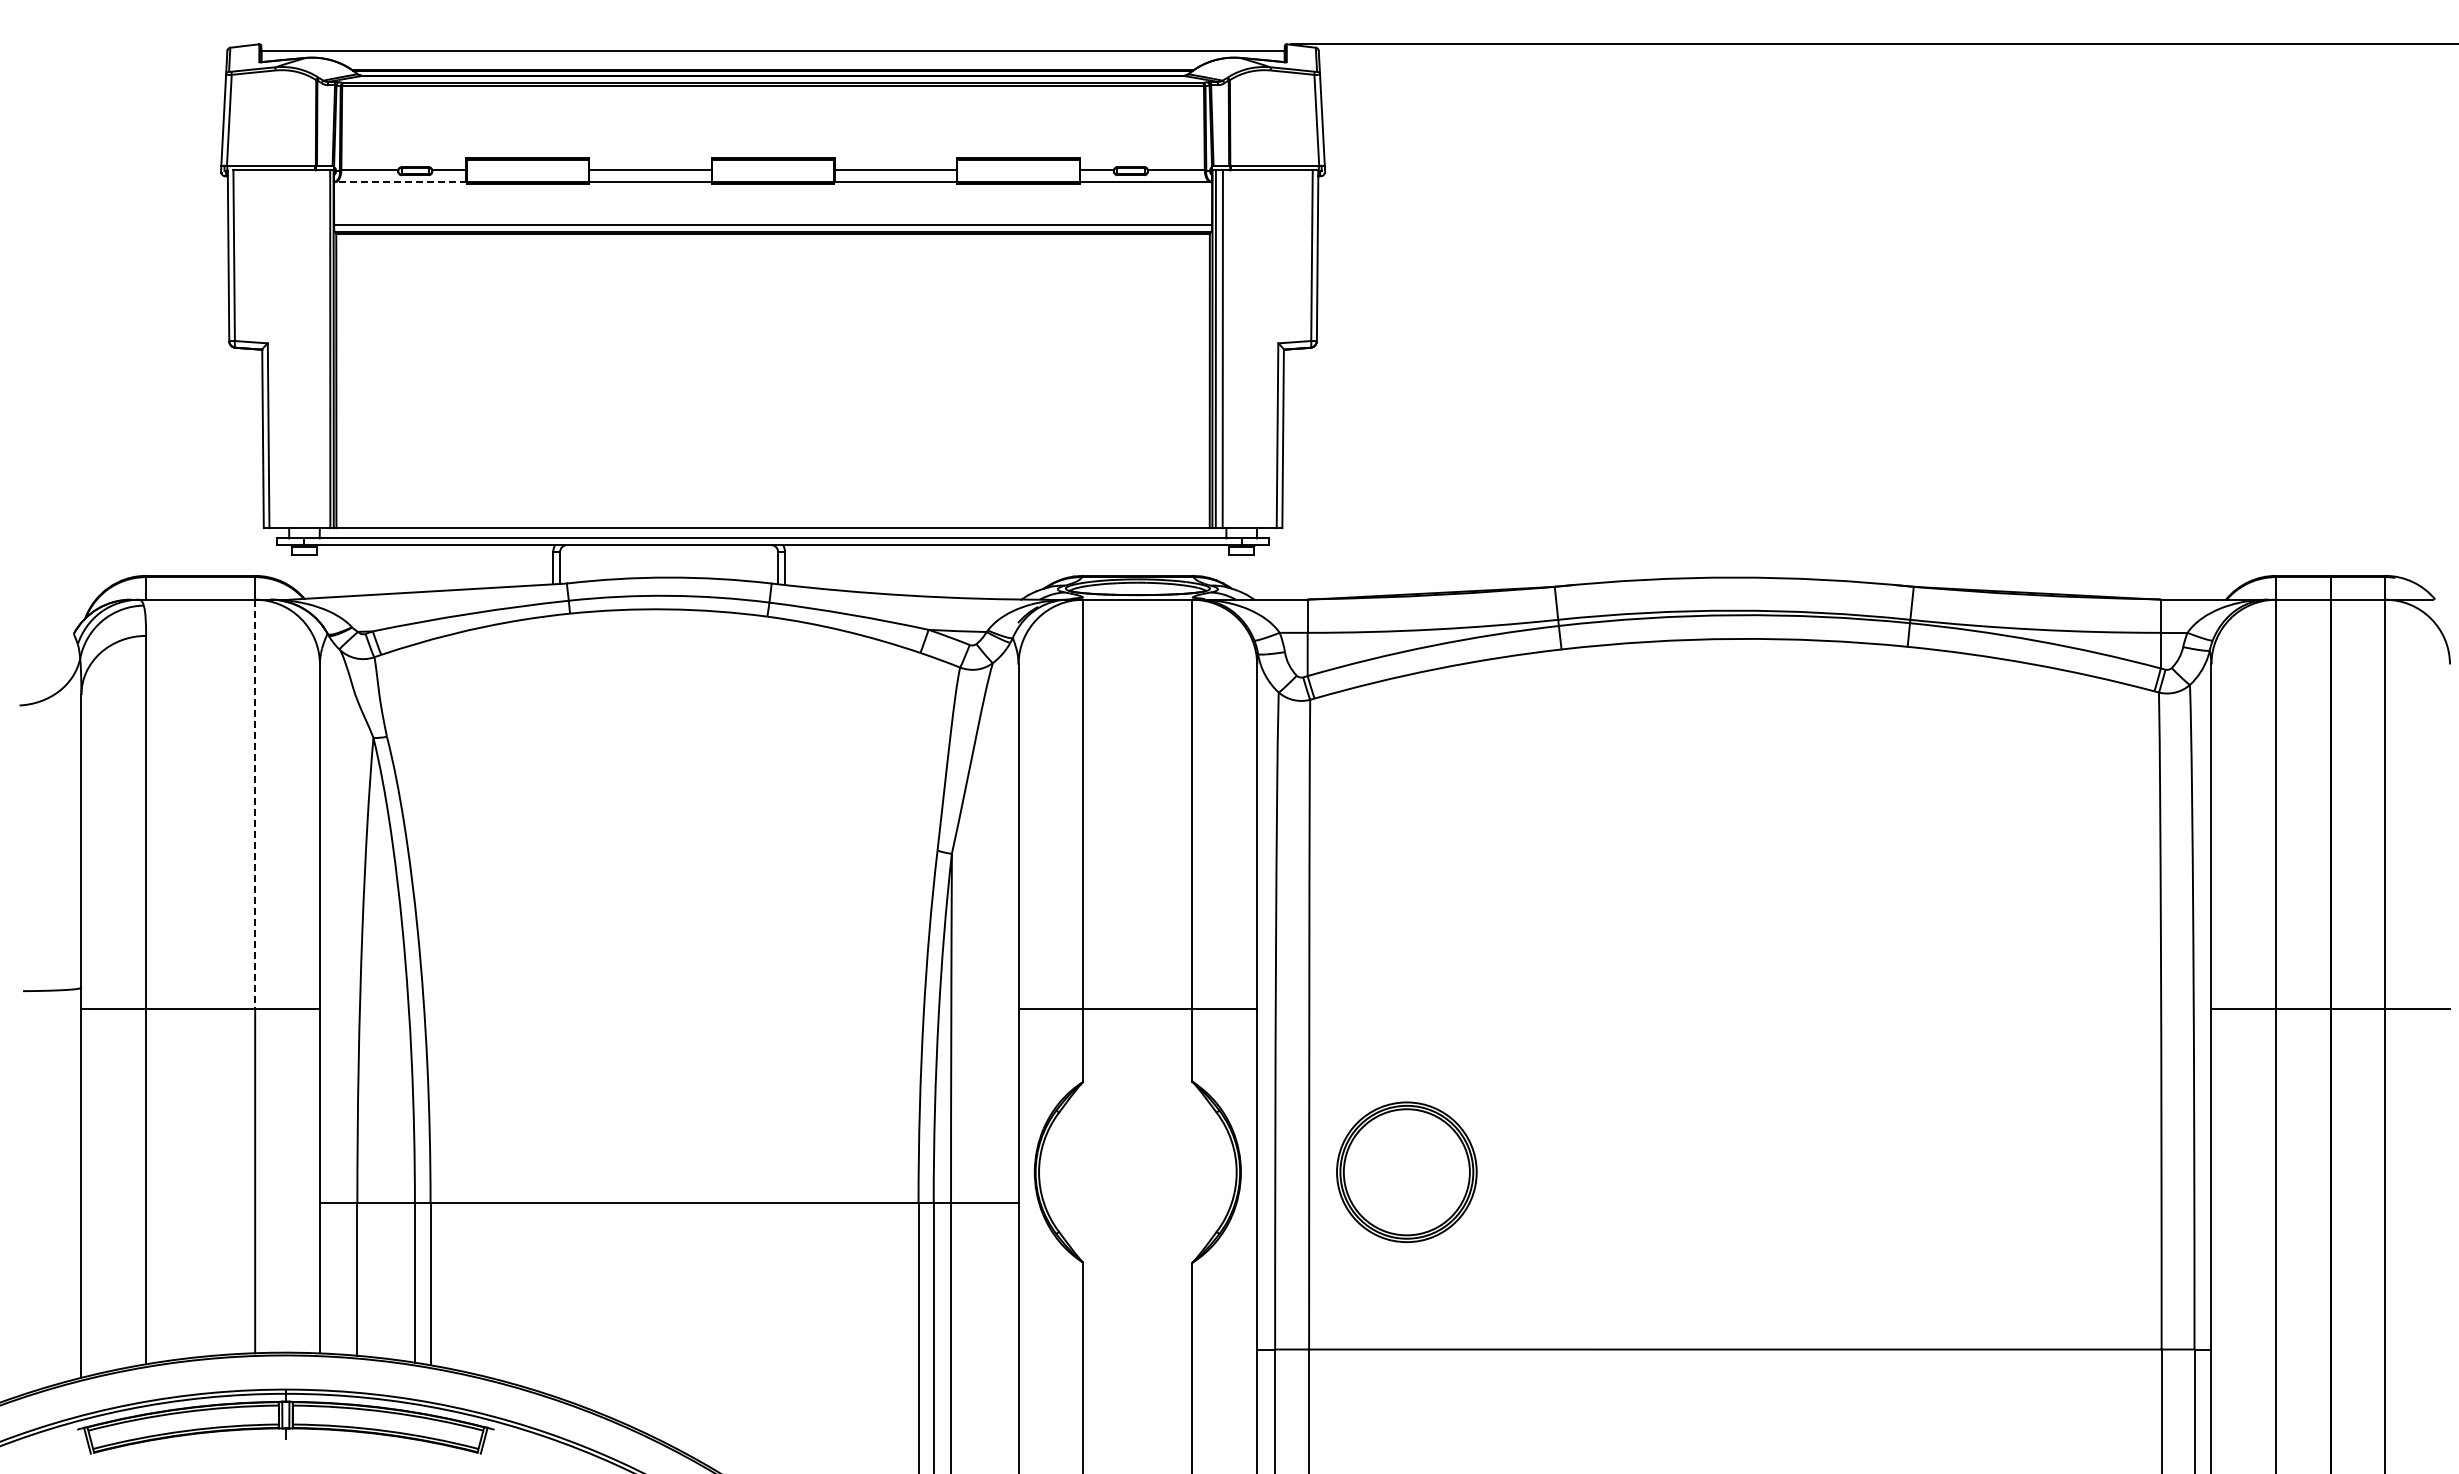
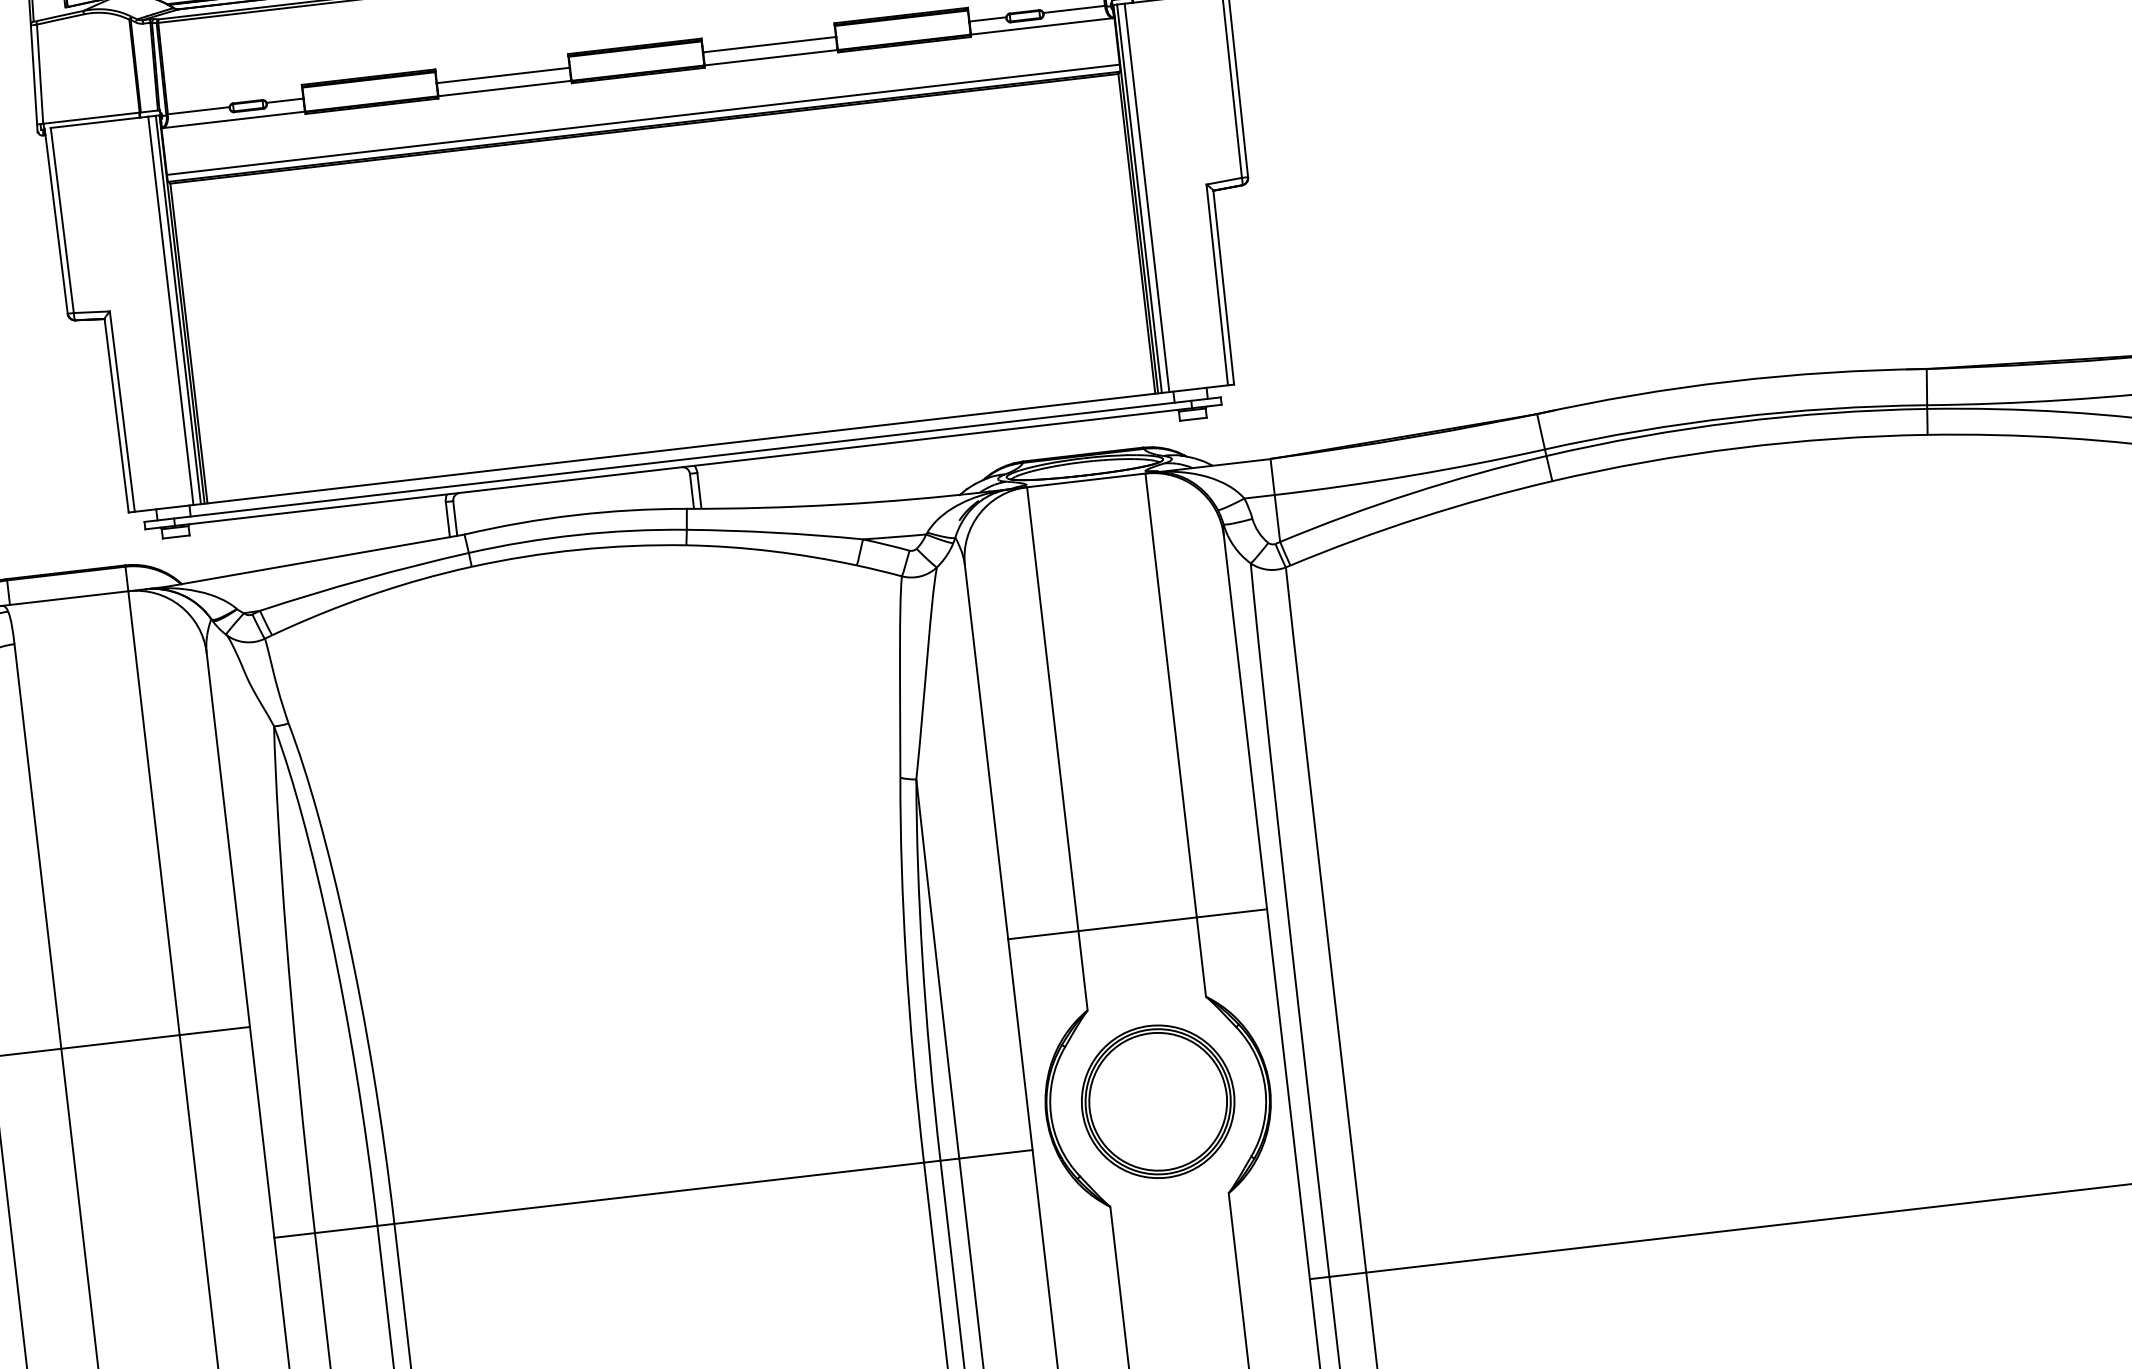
line: (399, 182) -> (232, 120), dashed -> solid
line: (323, 349) -> (171, 311), added
line: (255, 804) -> (154, 813), dashed -> solid
part: (1406, 1171) -> (1157, 1100), moved

